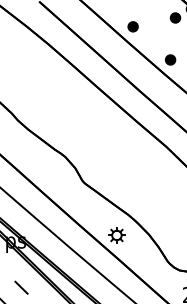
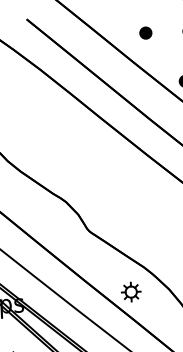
part: (132, 26) -> (145, 32), moved

